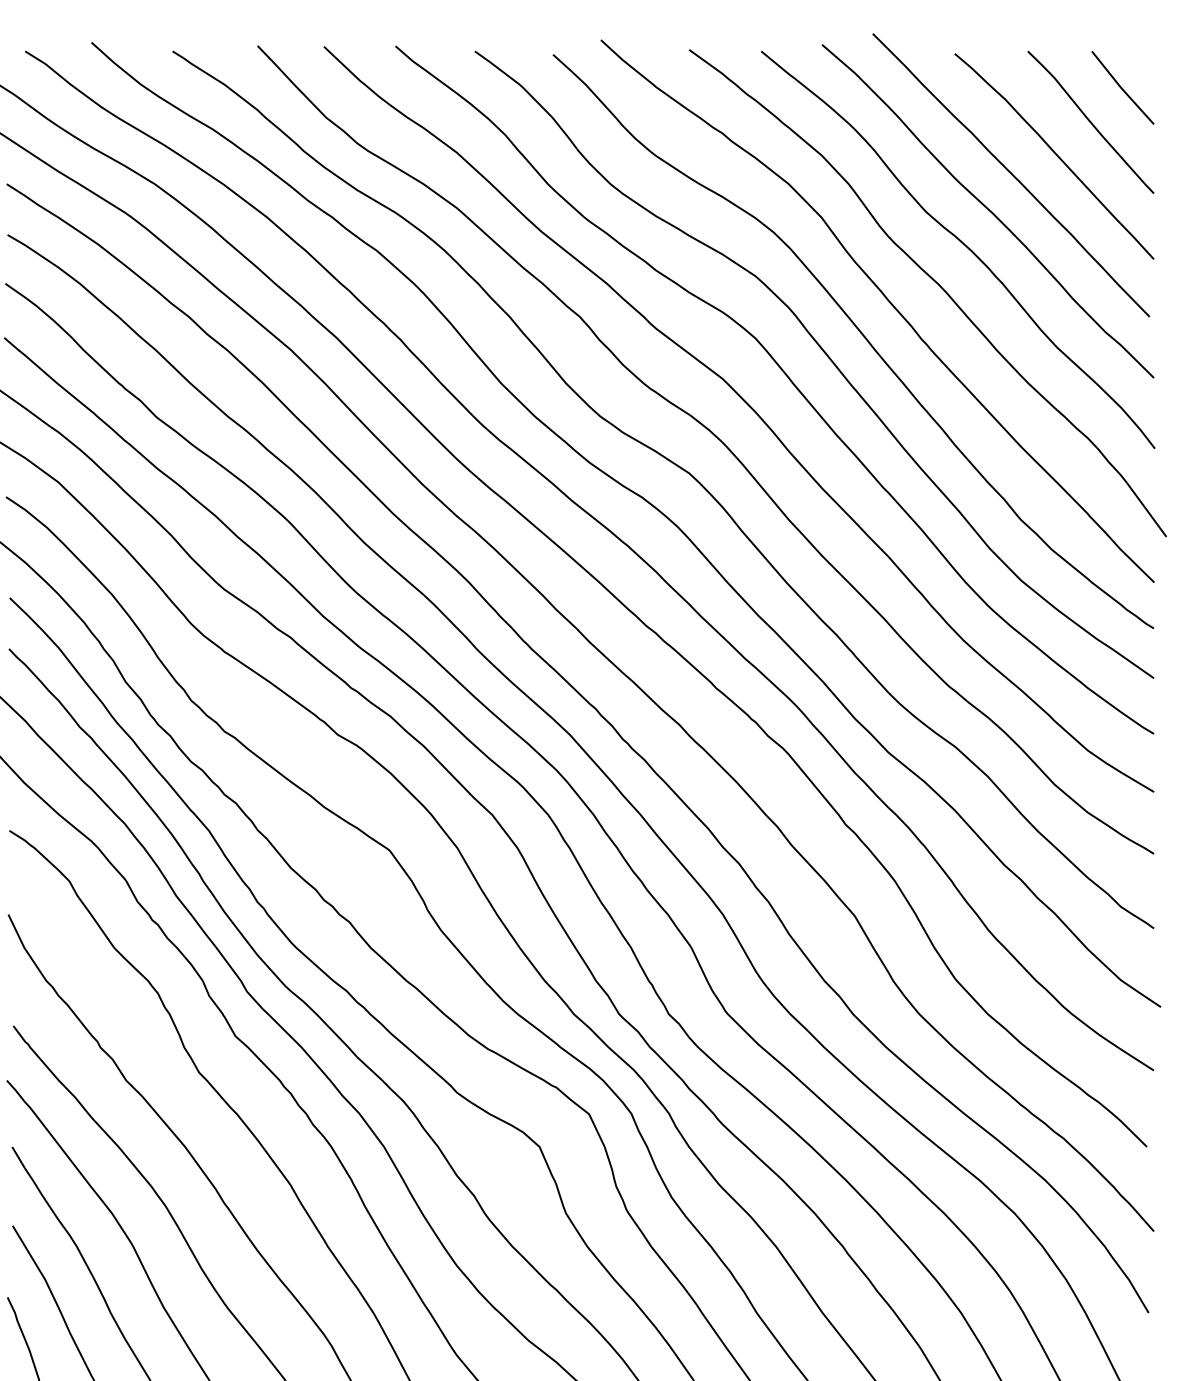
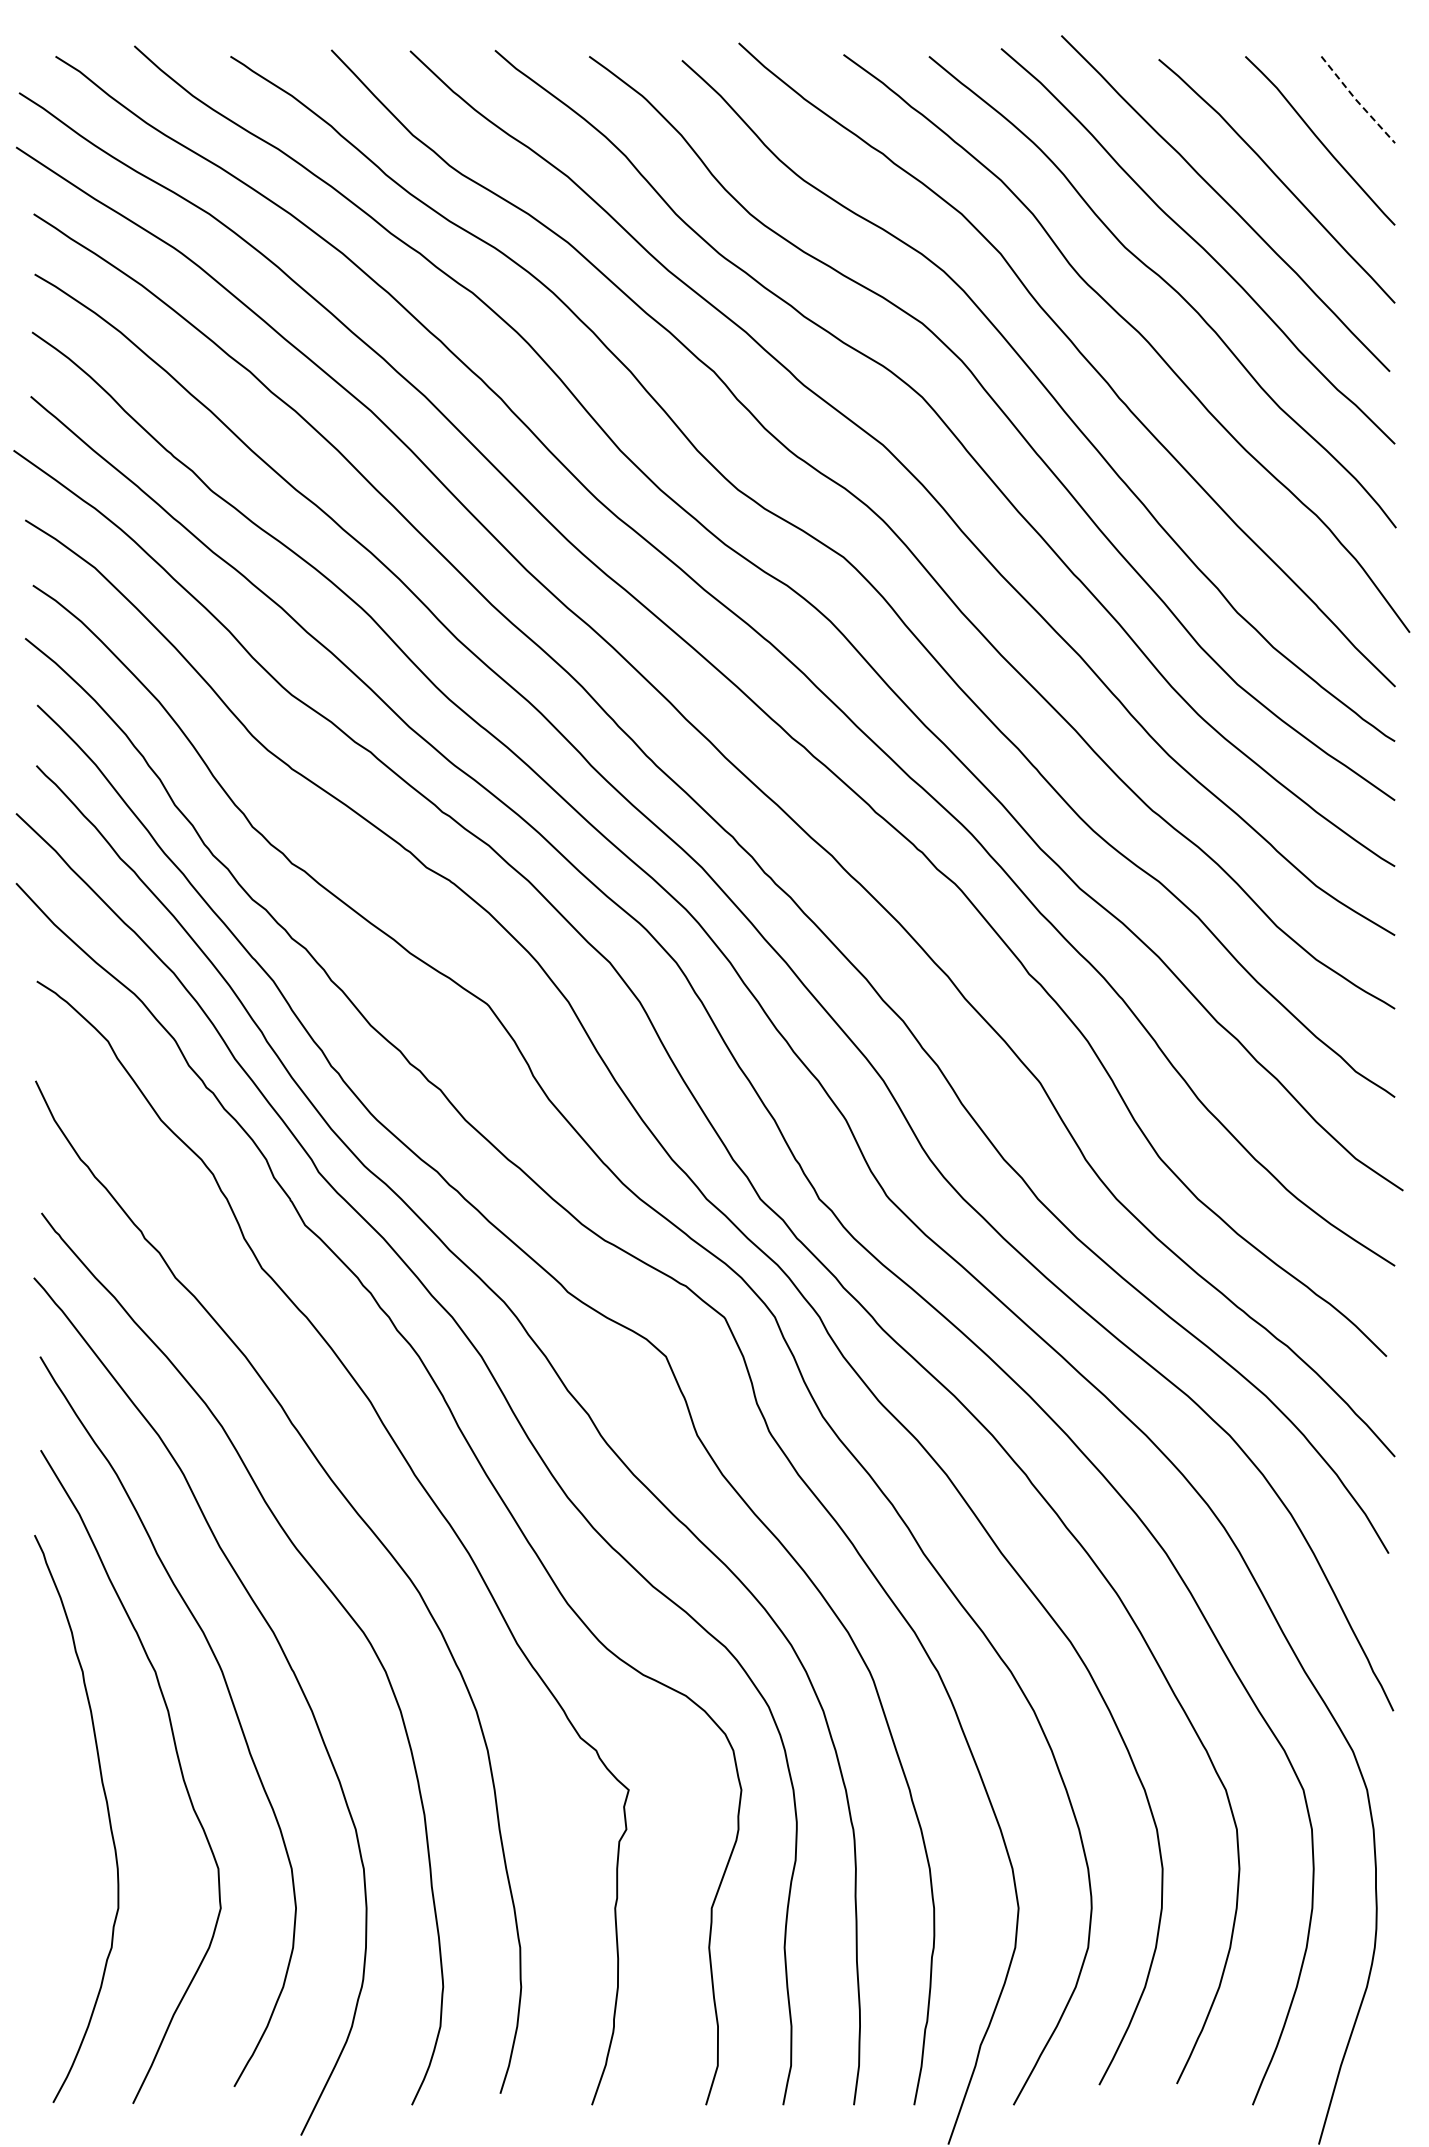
line: (1122, 88) -> (1357, 100), solid -> dashed

